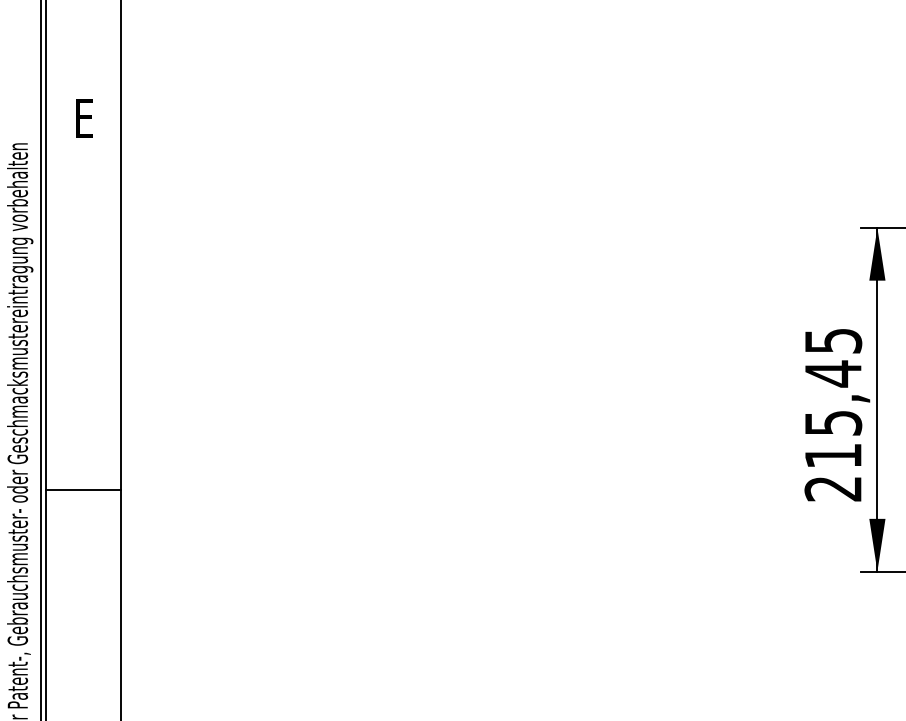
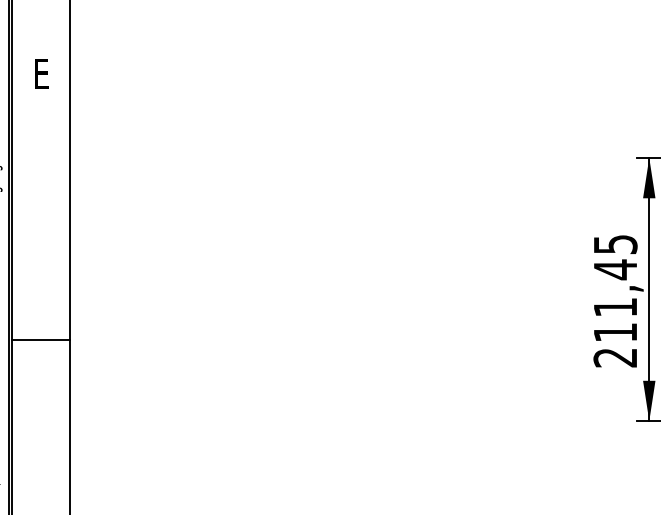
text: (833, 423) -> (615, 307), 215,45 -> 211,45
line: (83, 490) -> (40, 339), moved

